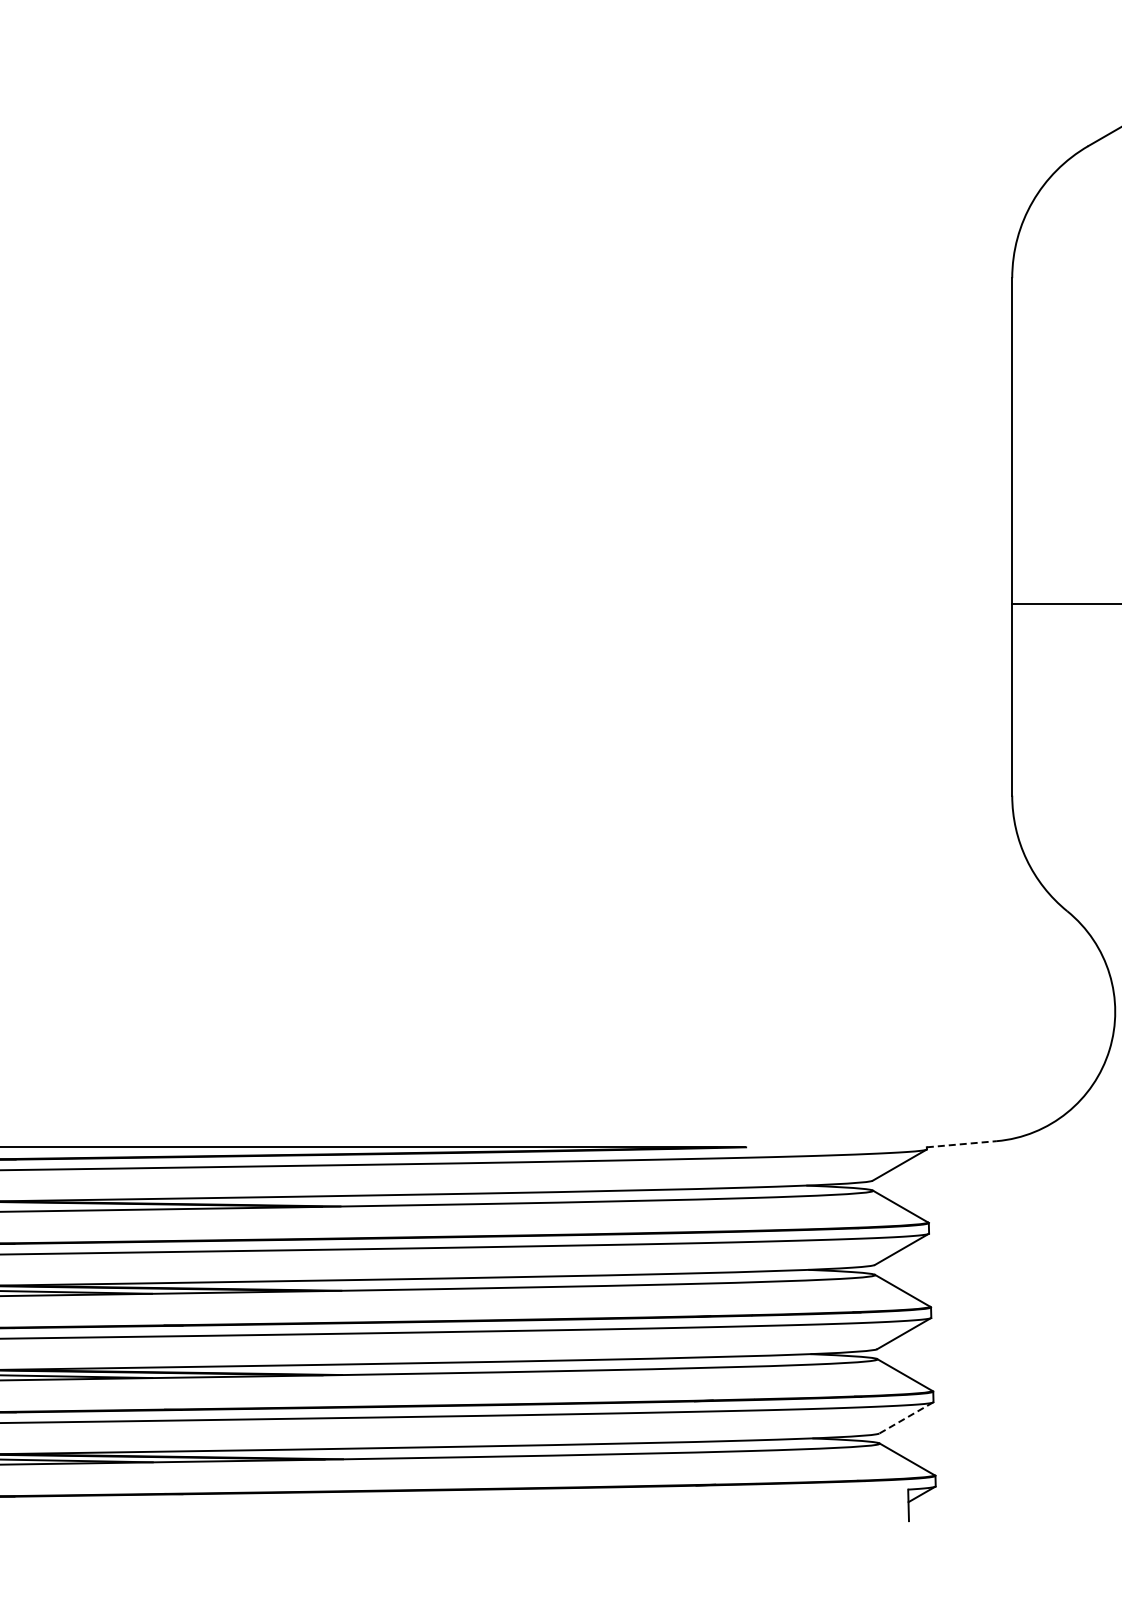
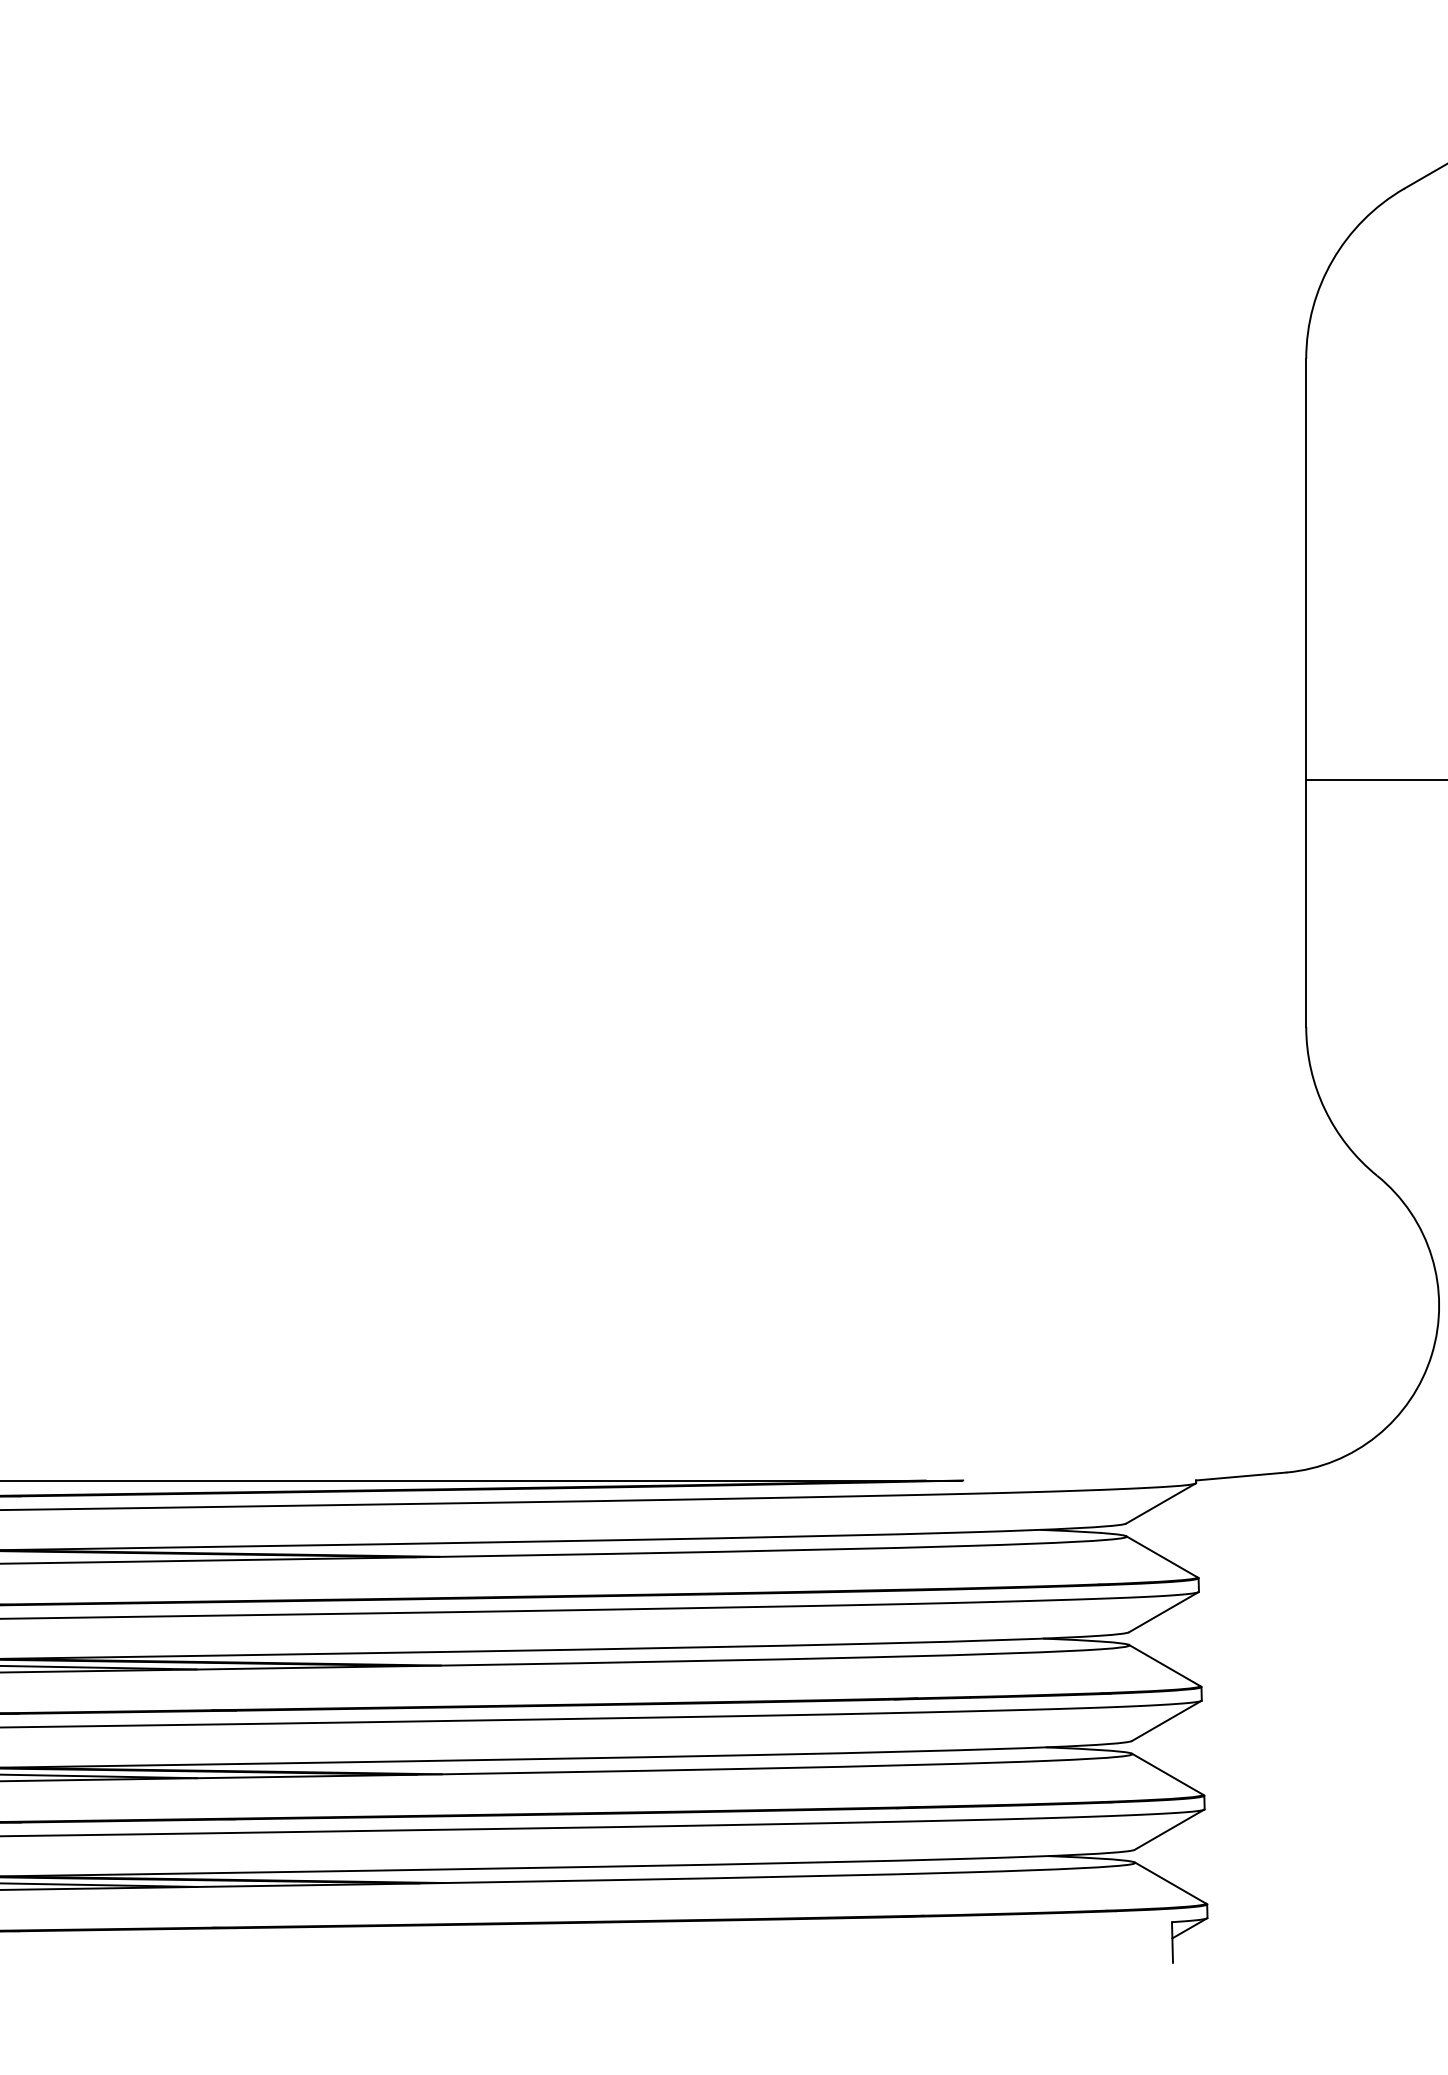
line: (962, 1144) -> (1242, 1476), dashed -> solid
line: (905, 1418) -> (1168, 1830), dashed -> solid

